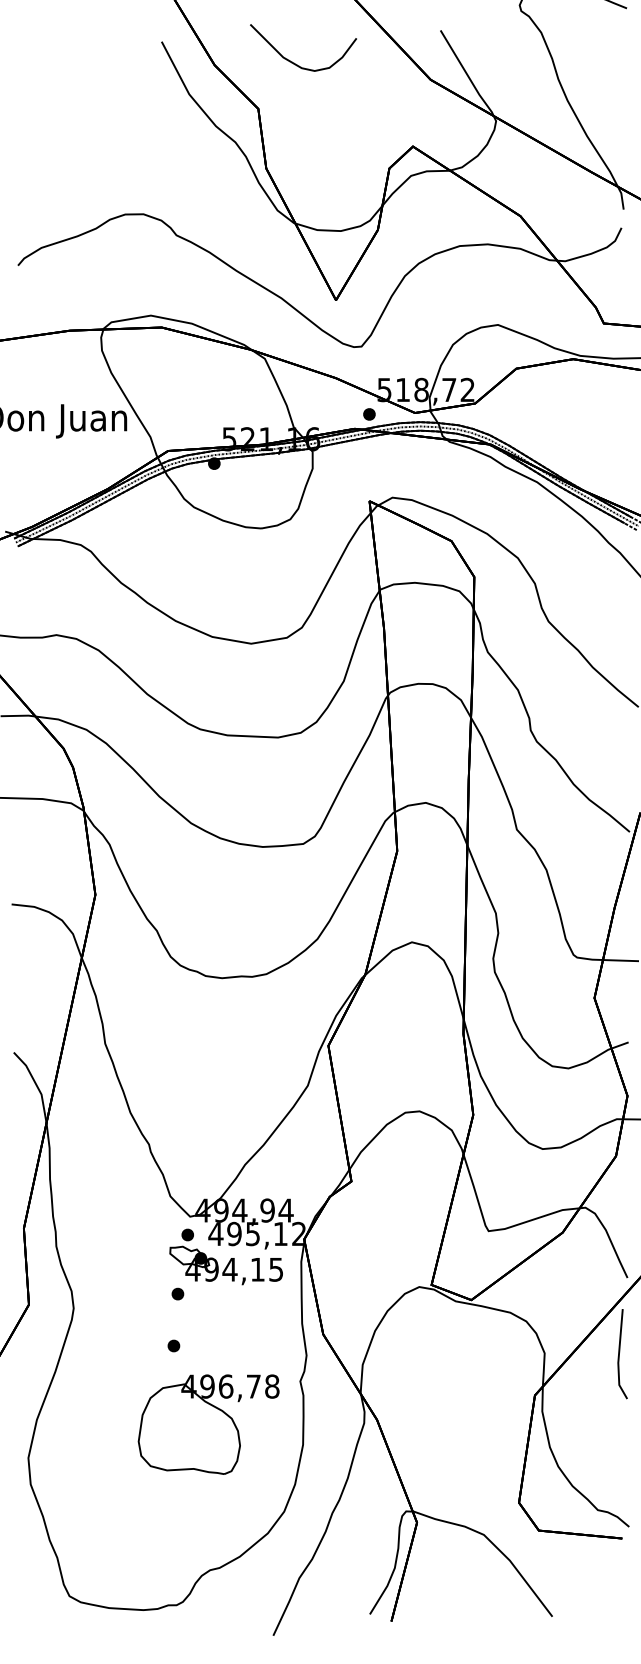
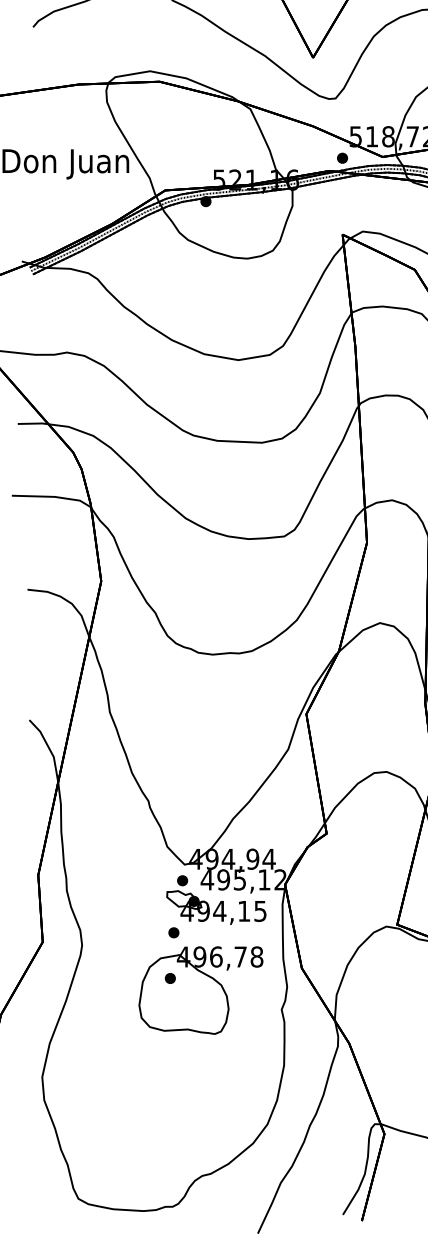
part: (208, 1424) -> (200, 990), moved

